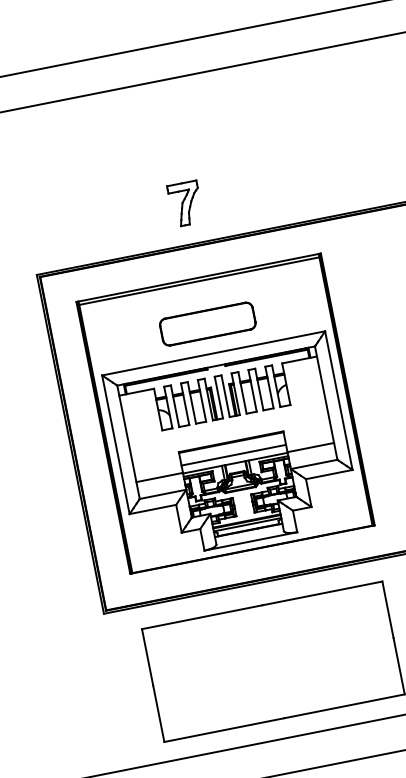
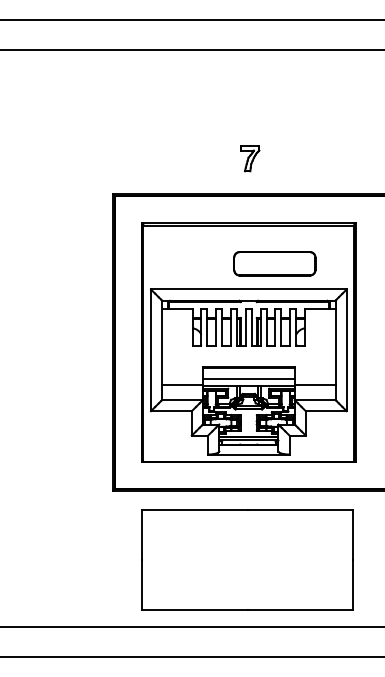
part: (185, 203) -> (250, 158), size x0.7
part: (207, 323) -> (274, 263), moved

